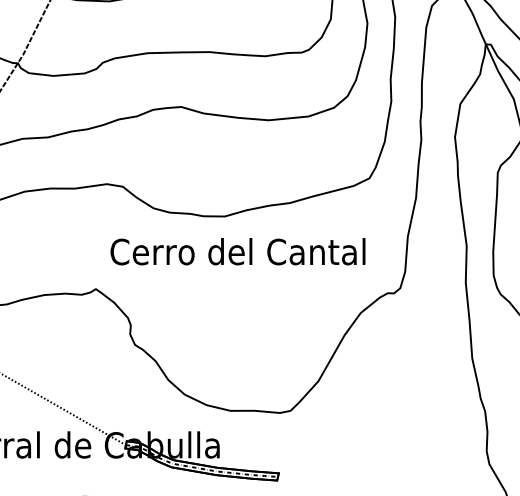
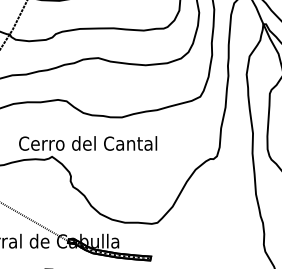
text: (238, 251) -> (88, 143), moved

